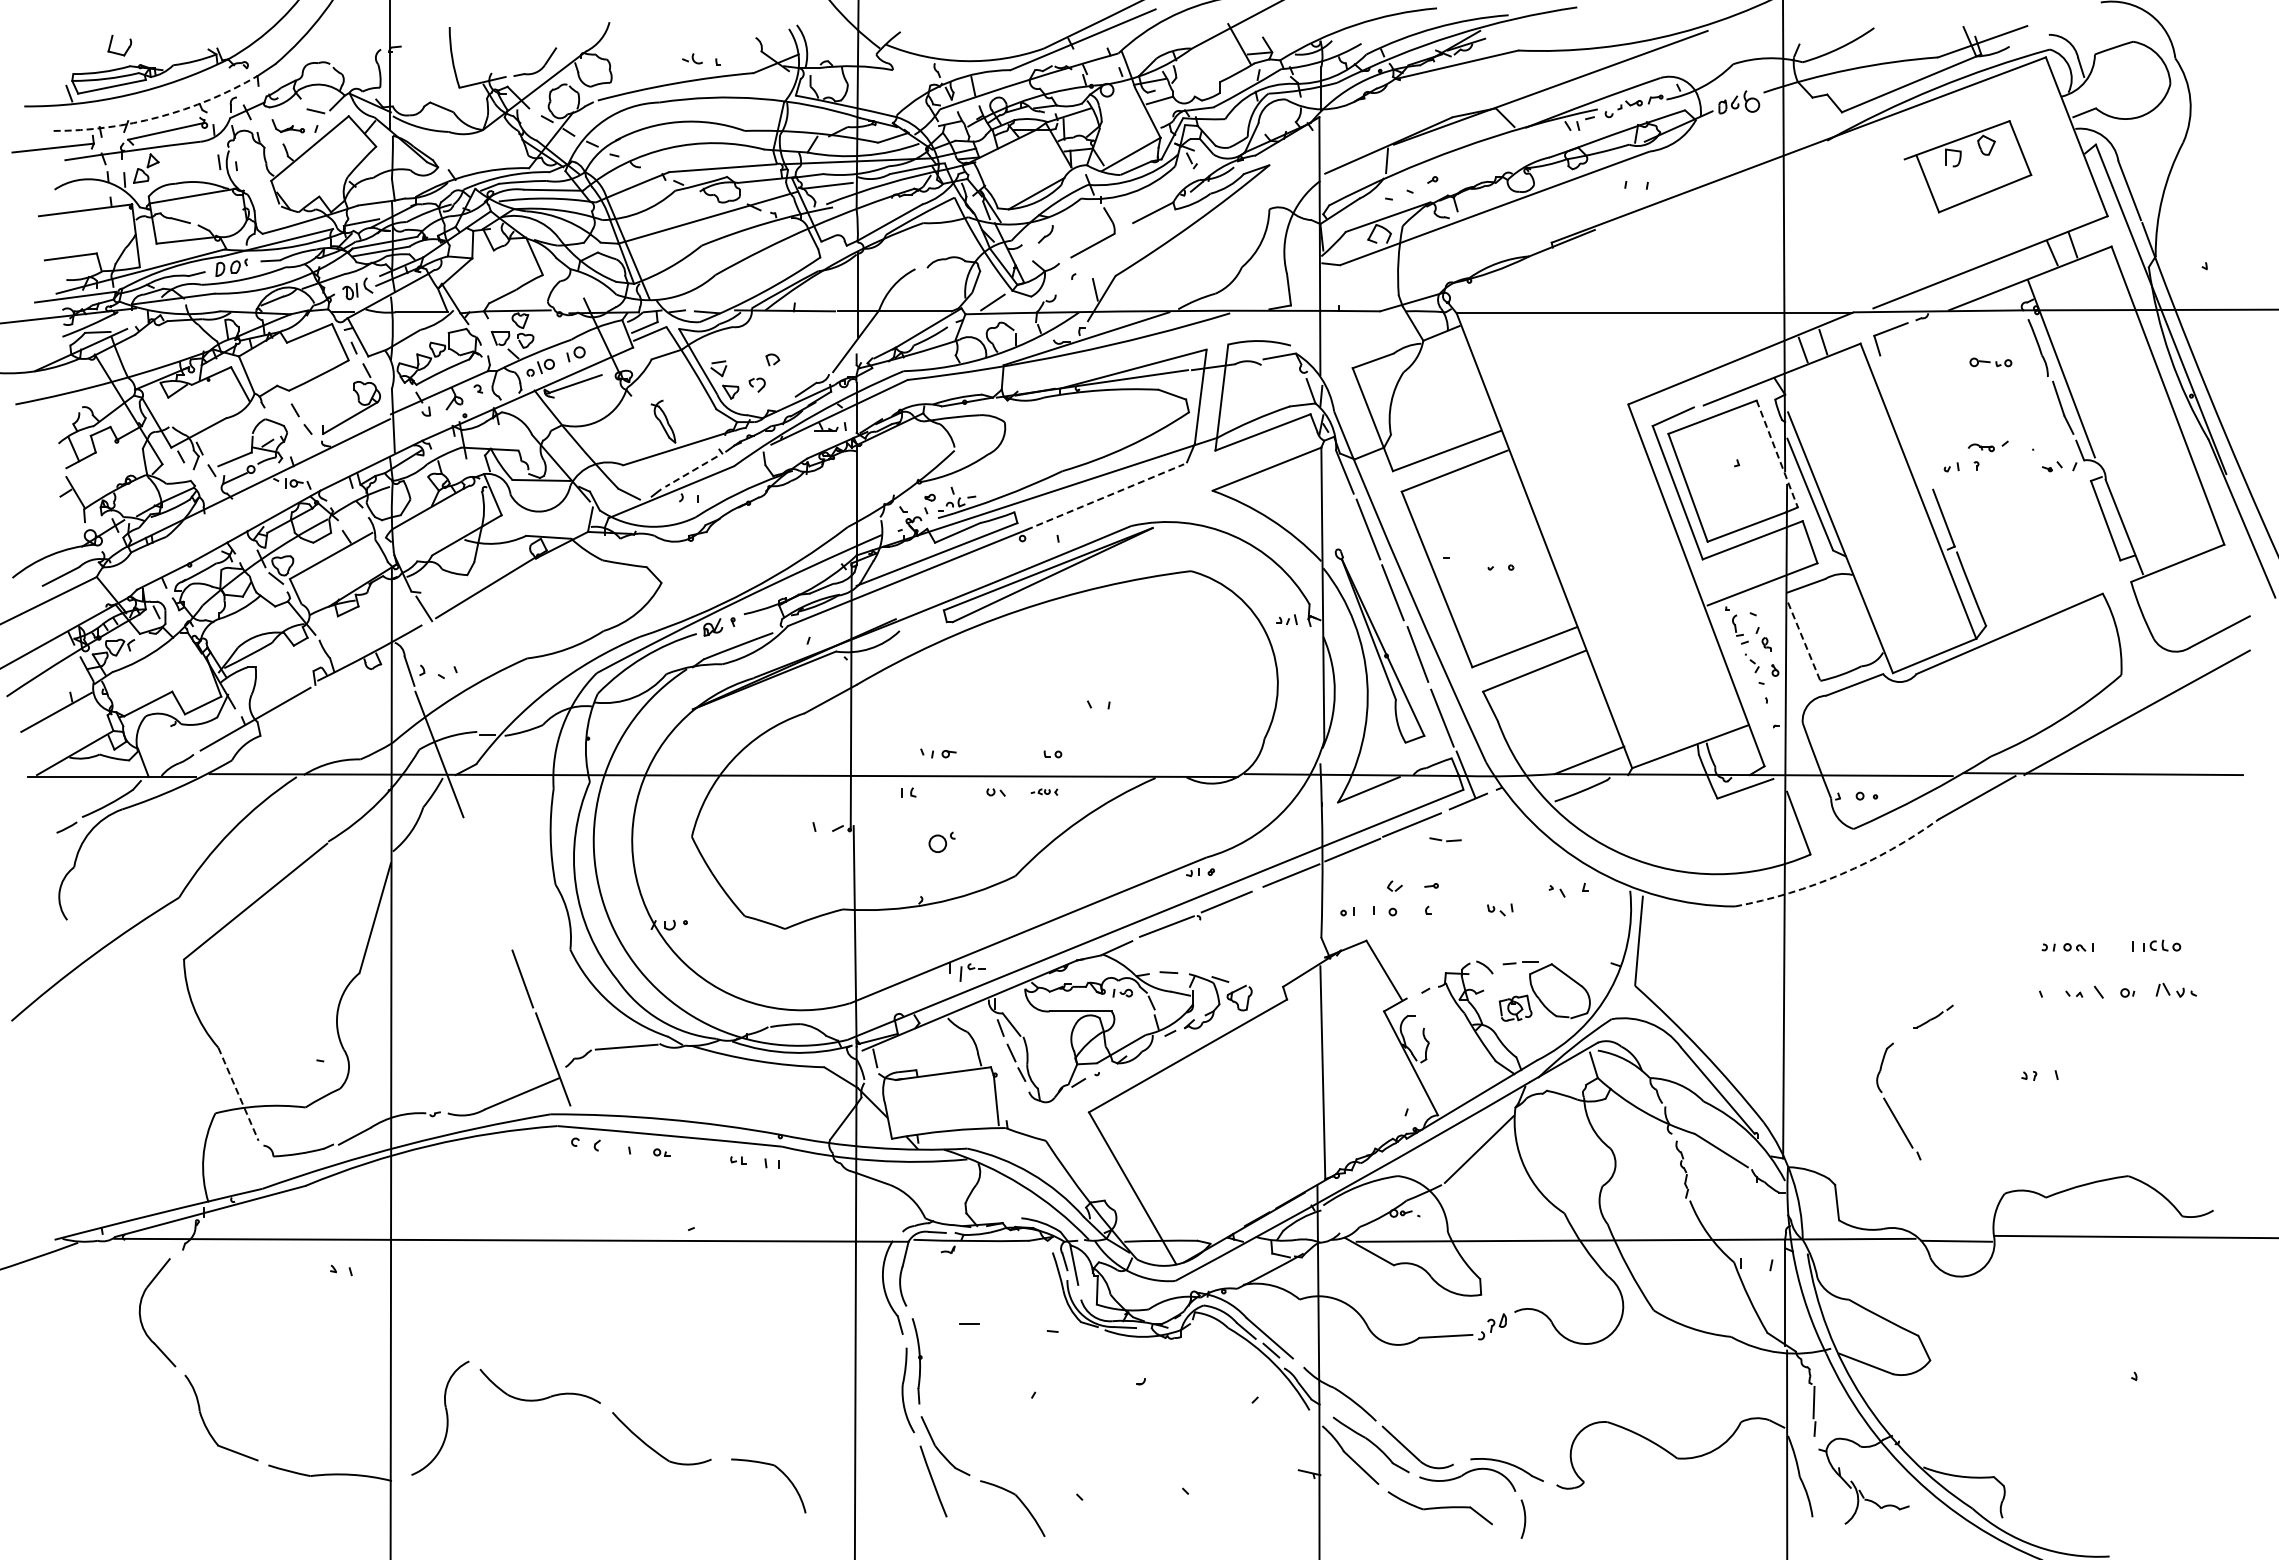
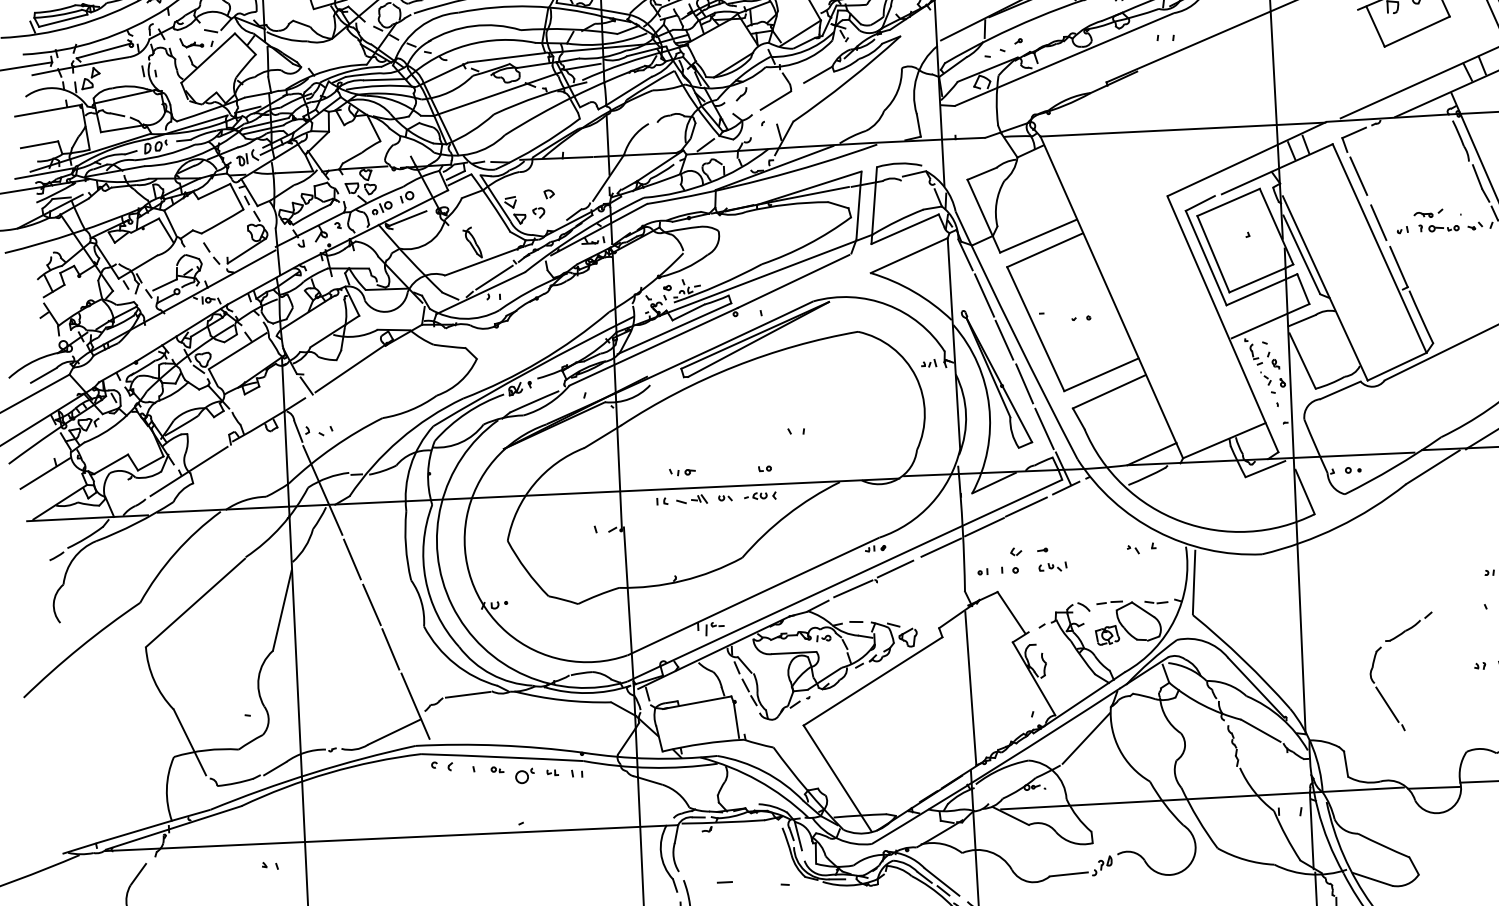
arc: (159, 117) -> (98, 41), dashed -> solid
part: (1990, 362) -> (1443, 228), moved
line: (1894, 389) -> (1358, 176), added
line: (1777, 454) -> (1276, 227), dashed -> solid
line: (1918, 454) -> (1378, 222), added
line: (691, 471) -> (494, 277), dashed -> solid
line: (1105, 496) -> (793, 280), dashed -> solid
line: (1804, 642) -> (1302, 361), dashed -> solid
part: (949, 791) -> (691, 499), added
part: (1044, 791) -> (760, 495), size x1.67
part: (1445, 839) -> (1156, 602), moved
part: (941, 841) -> (524, 775), moved
line: (475, 852) -> (352, 559), added
arc: (1841, 874) -> (1337, 527), dashed -> solid
part: (1500, 909) -> (1057, 566), moved
line: (499, 915) -> (371, 604), added
part: (1933, 1016) -> (1409, 626), size x1.67
line: (238, 1094) -> (189, 742), dashed -> solid

